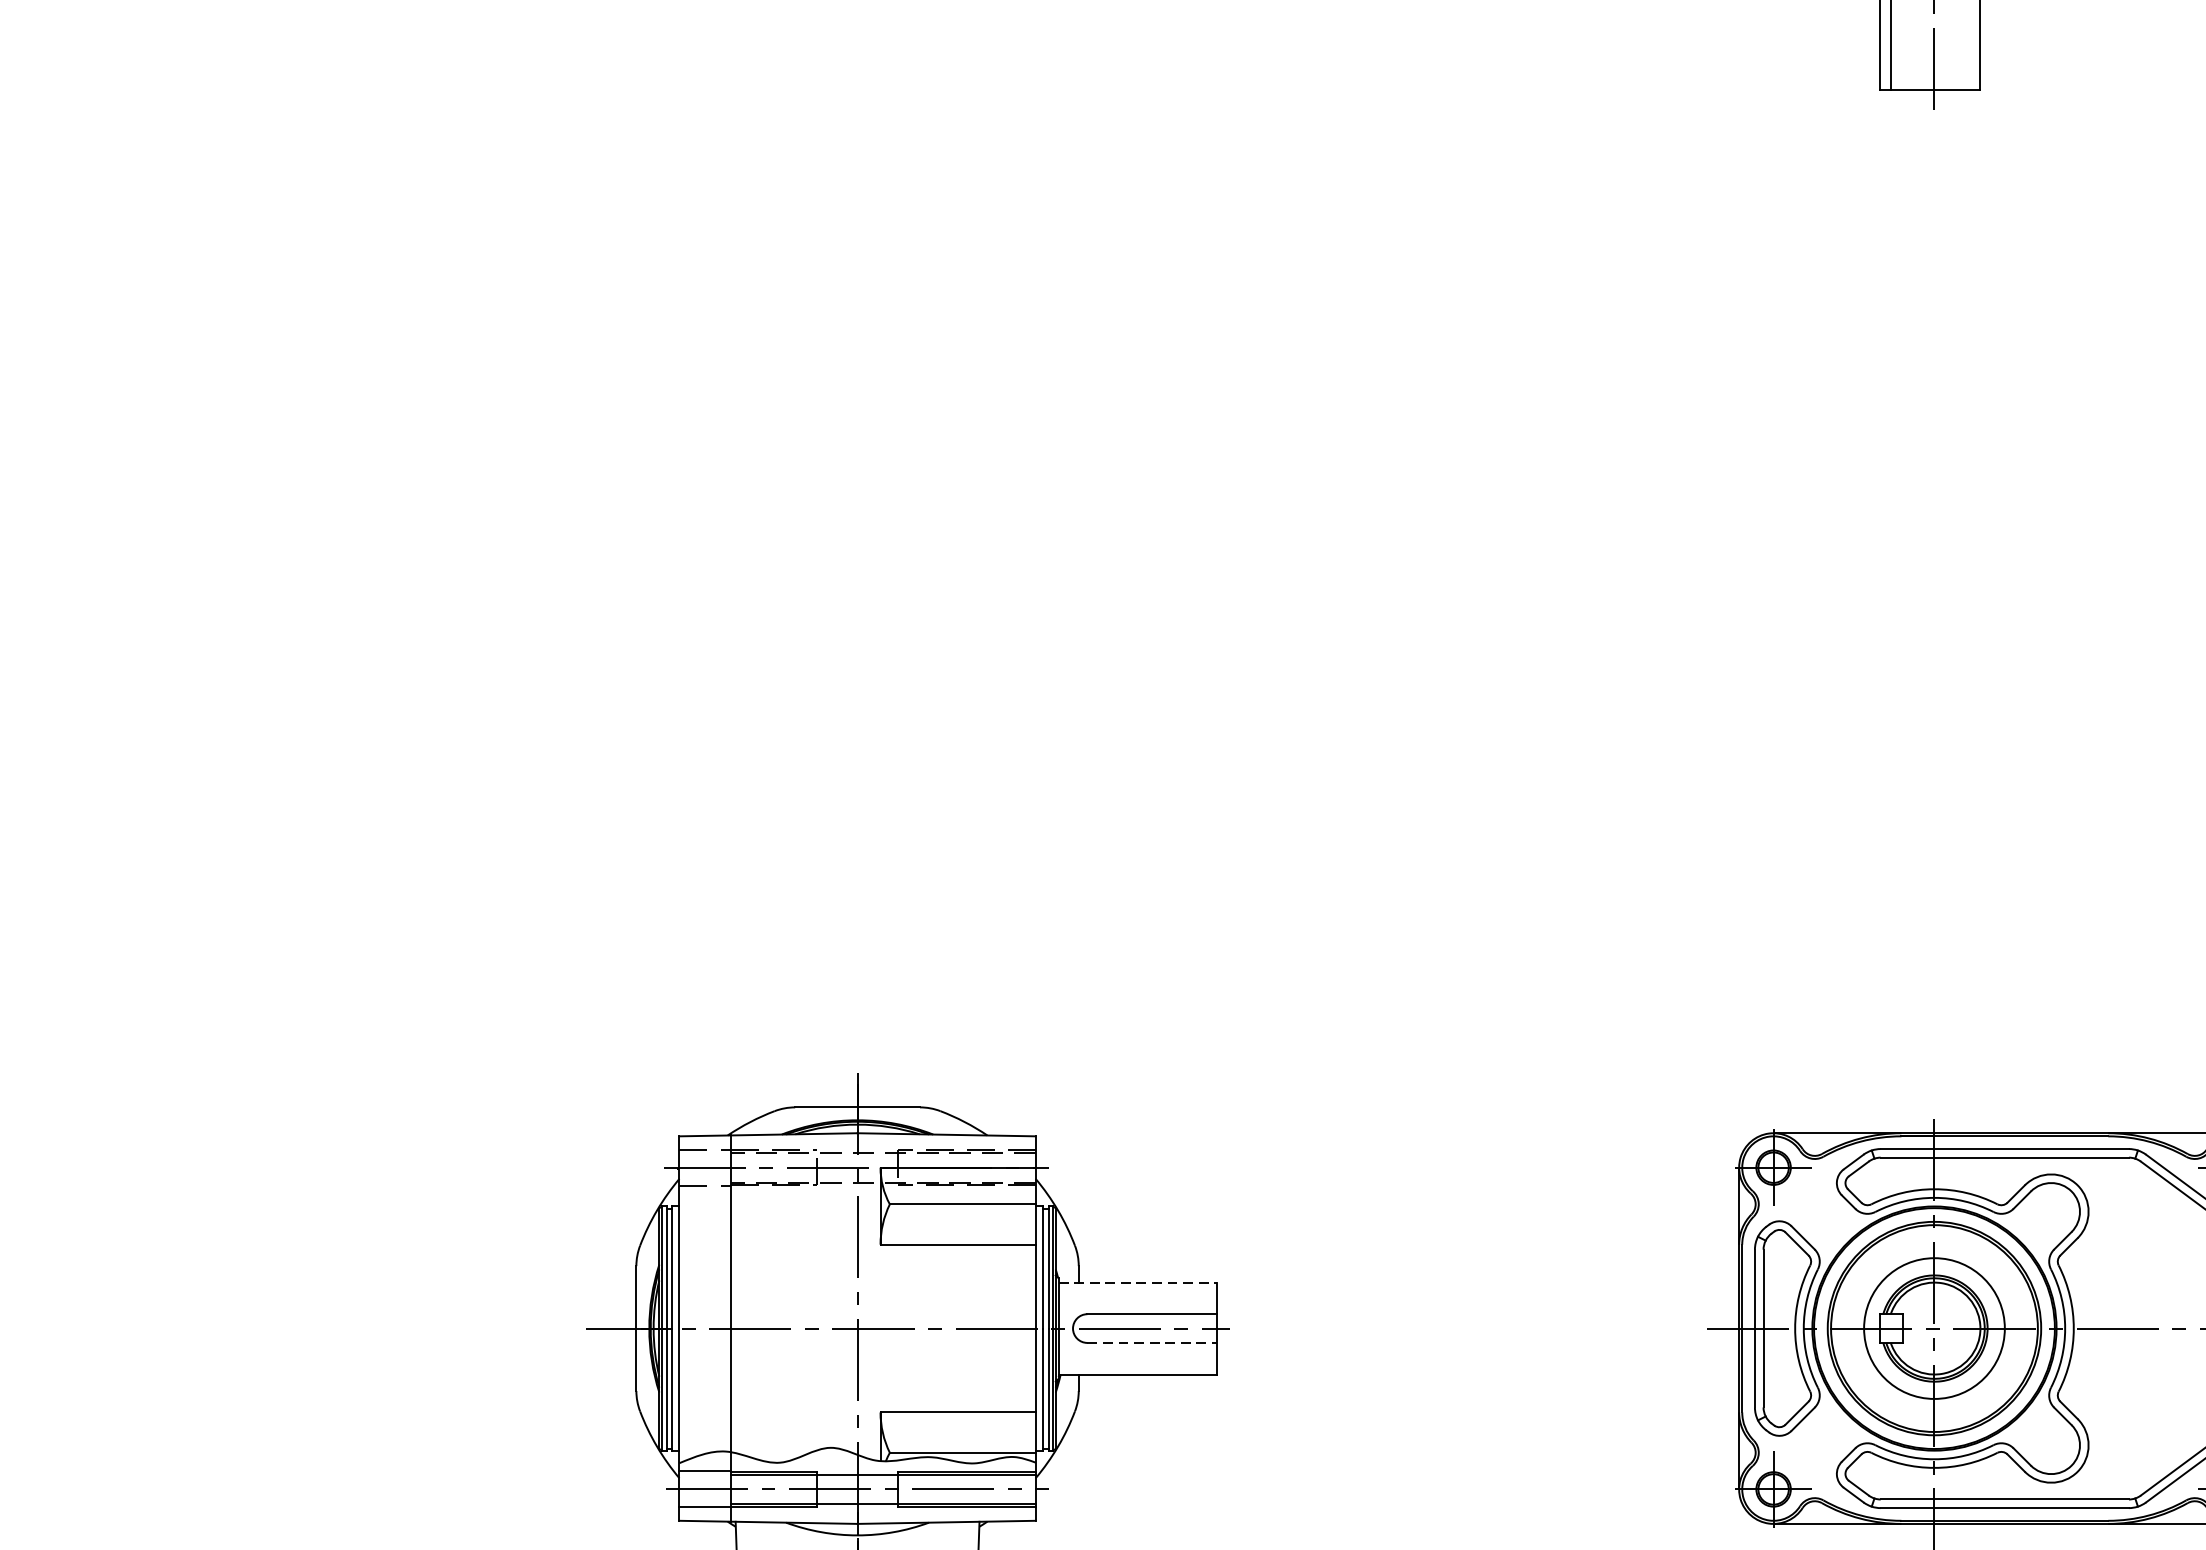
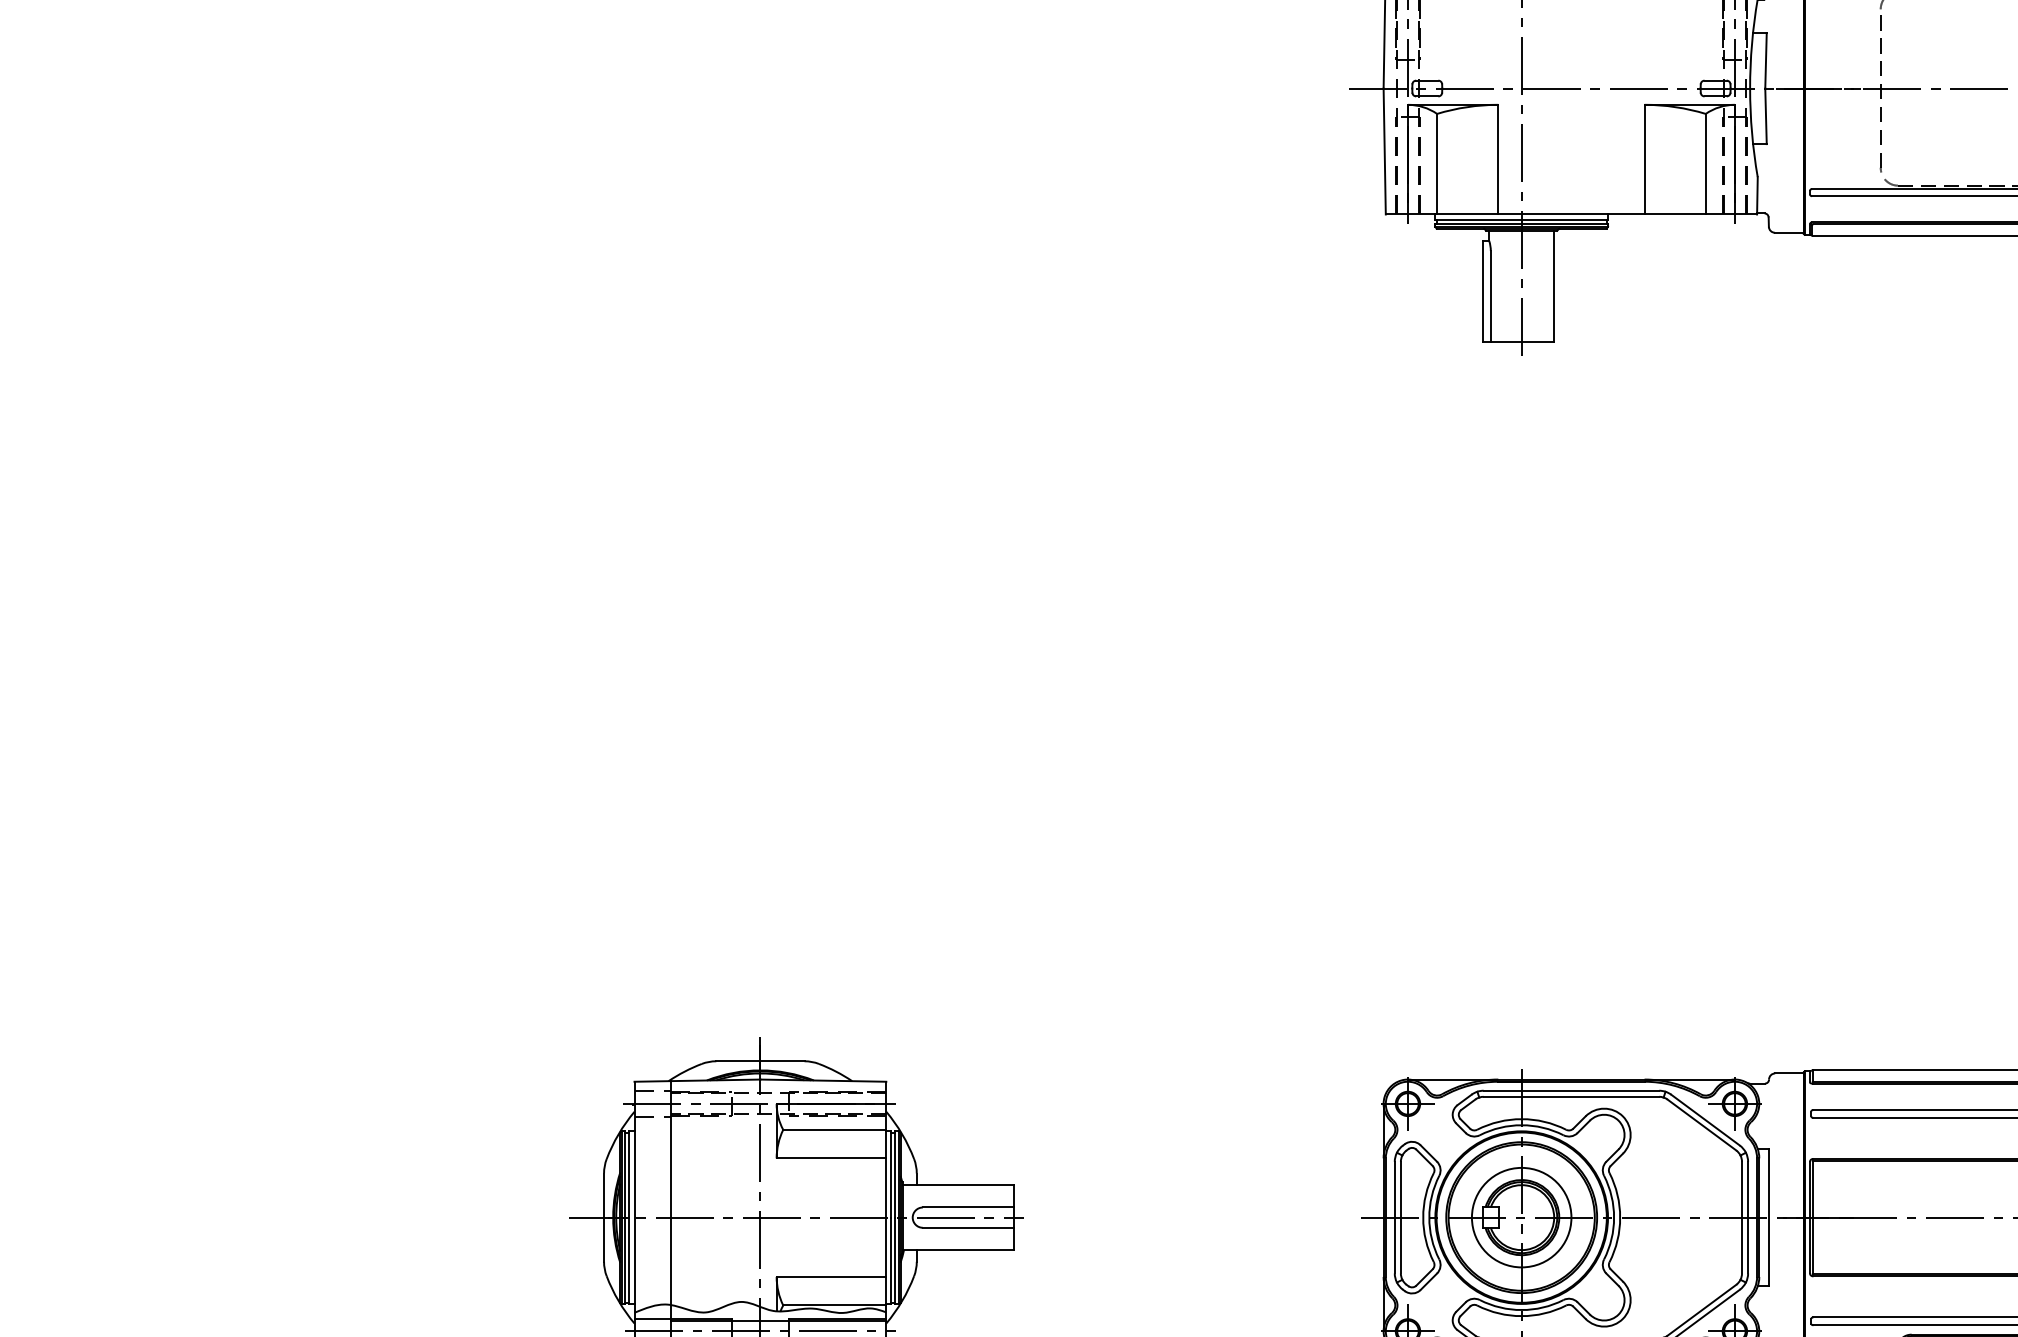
line: (1137, 1283) -> (958, 1185), dashed -> solid
line: (1151, 1342) -> (968, 1227), dashed -> solid

